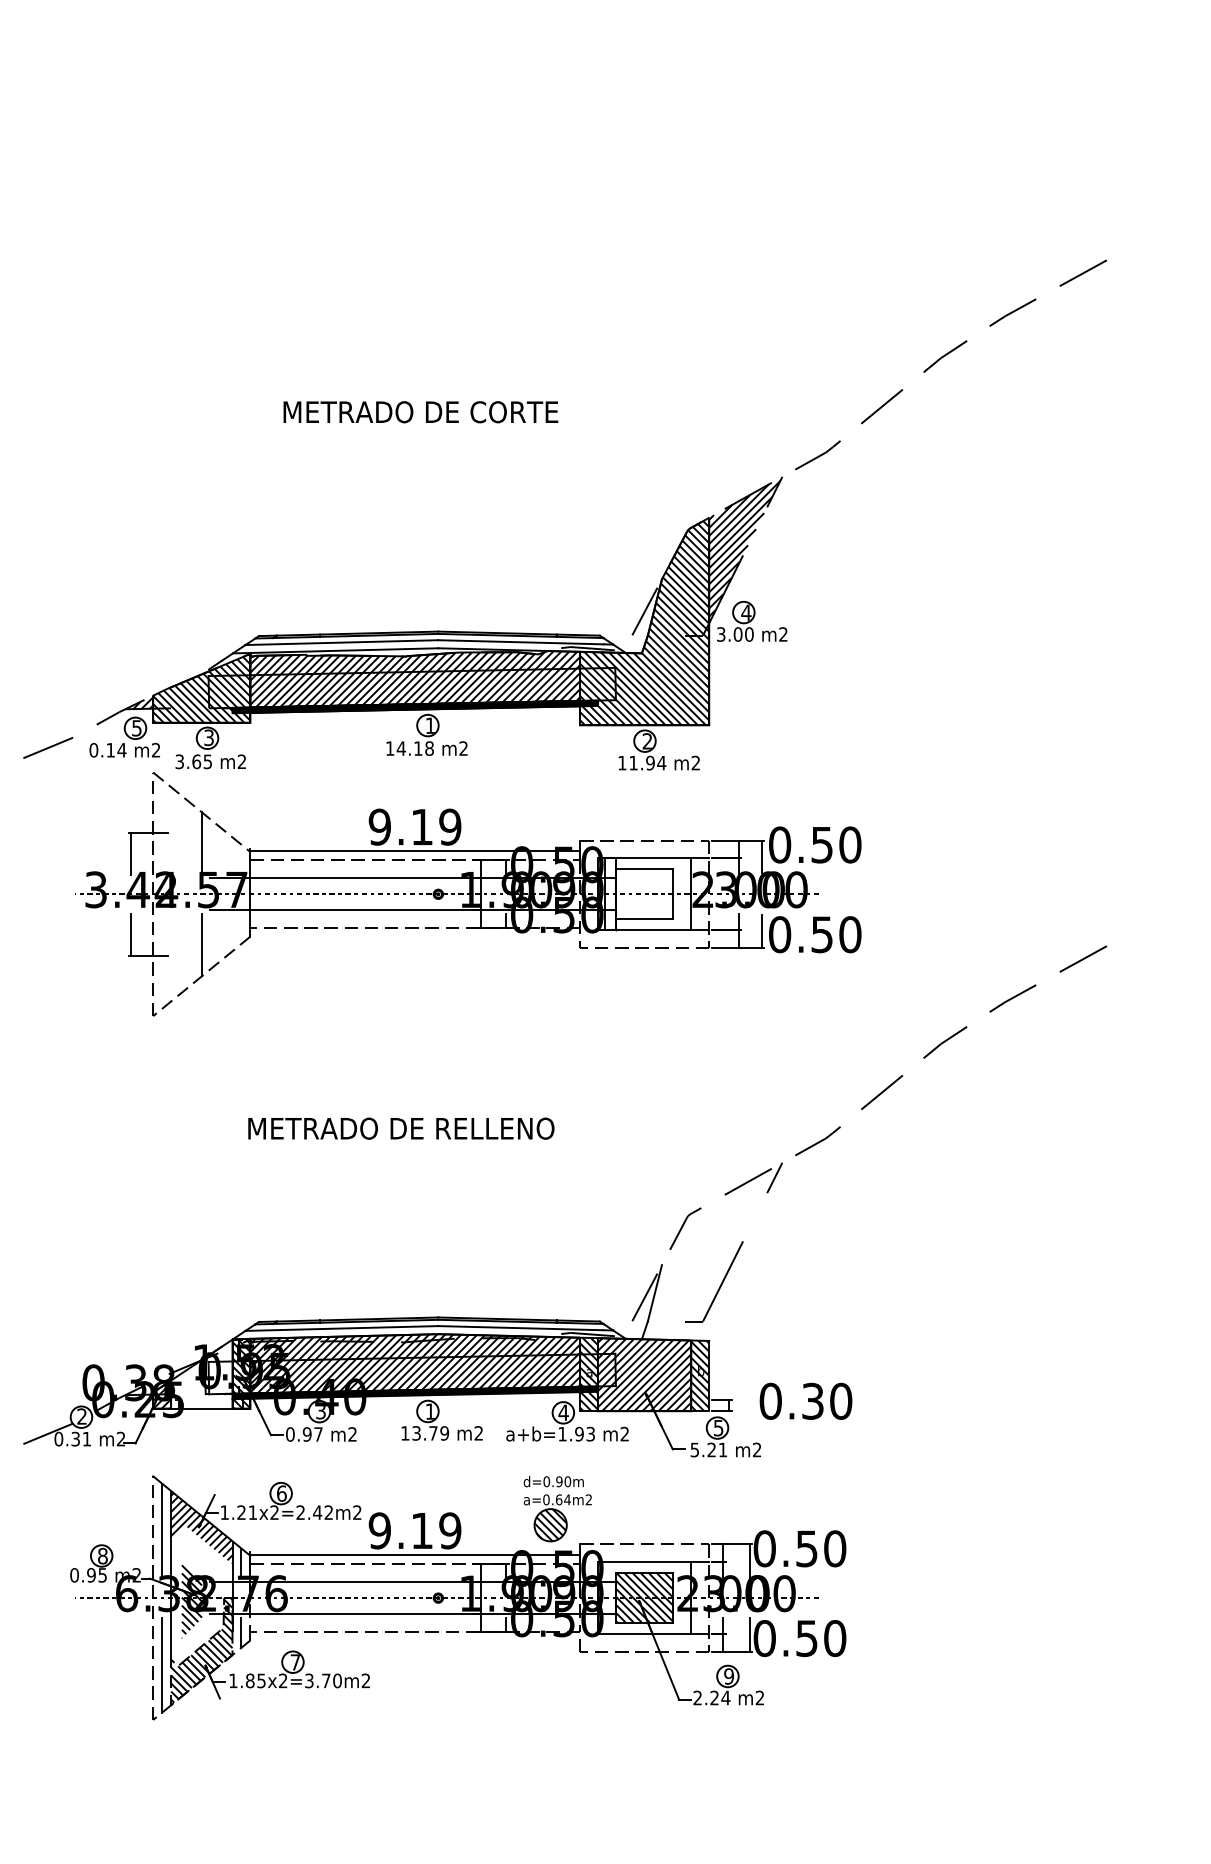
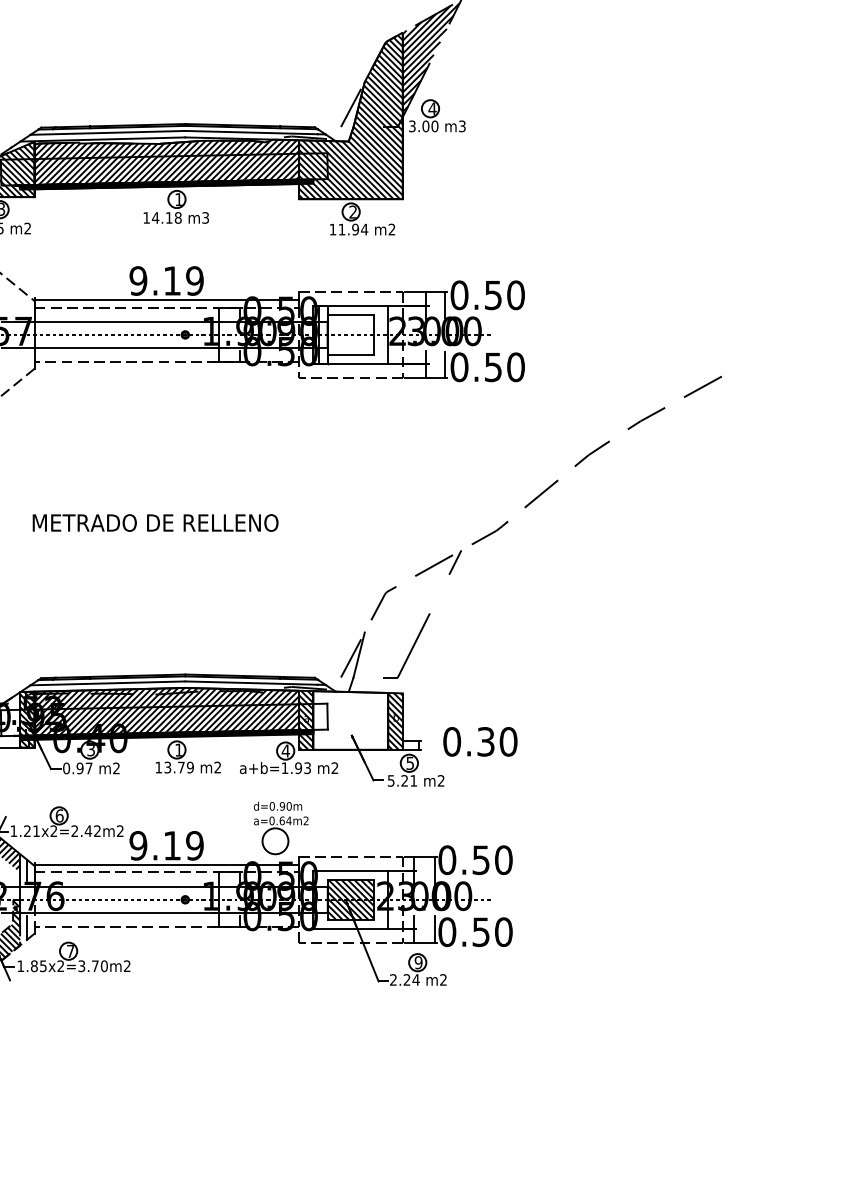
text: (783, 634) -> (462, 126), m2 -> m3
text: (463, 748) -> (205, 217), m2 -> m3
hatch: (644, 1374) -> (350, 720), removed
hatch: (550, 1525) -> (275, 841), removed

